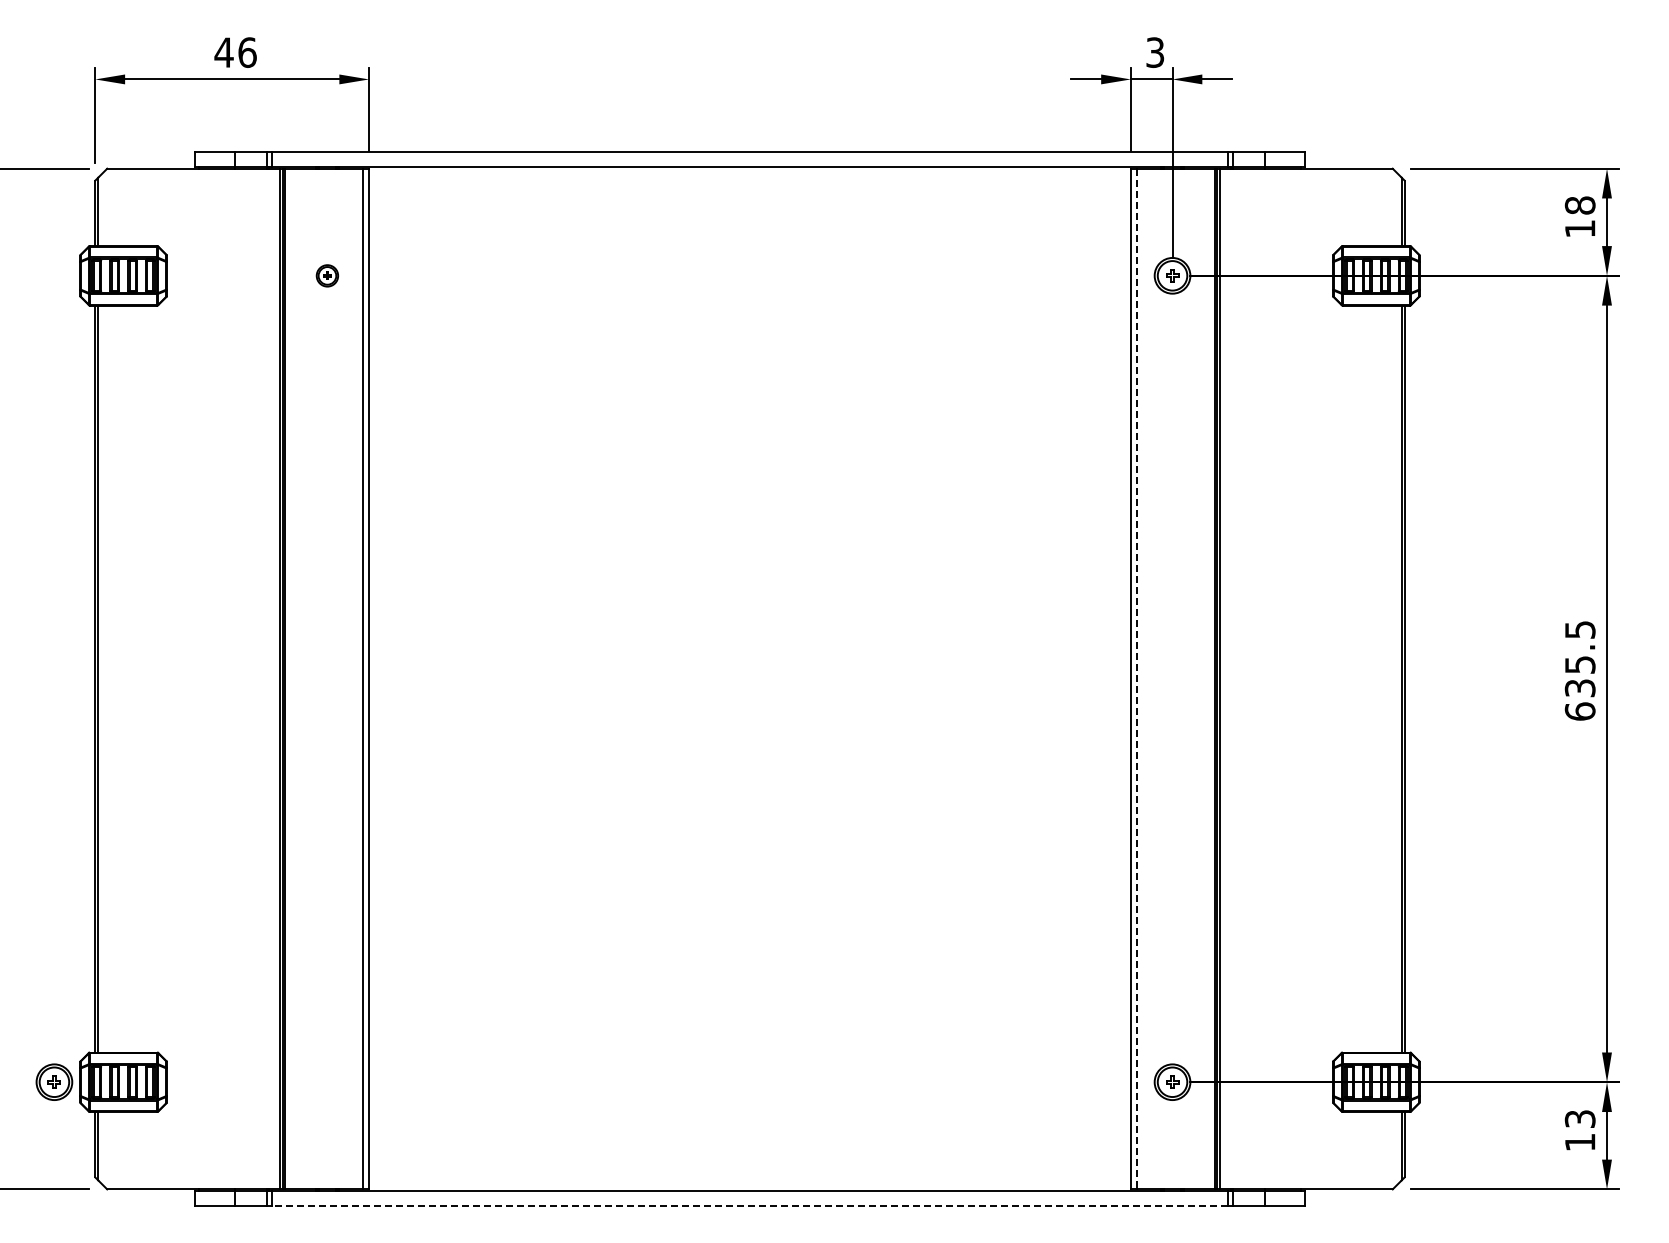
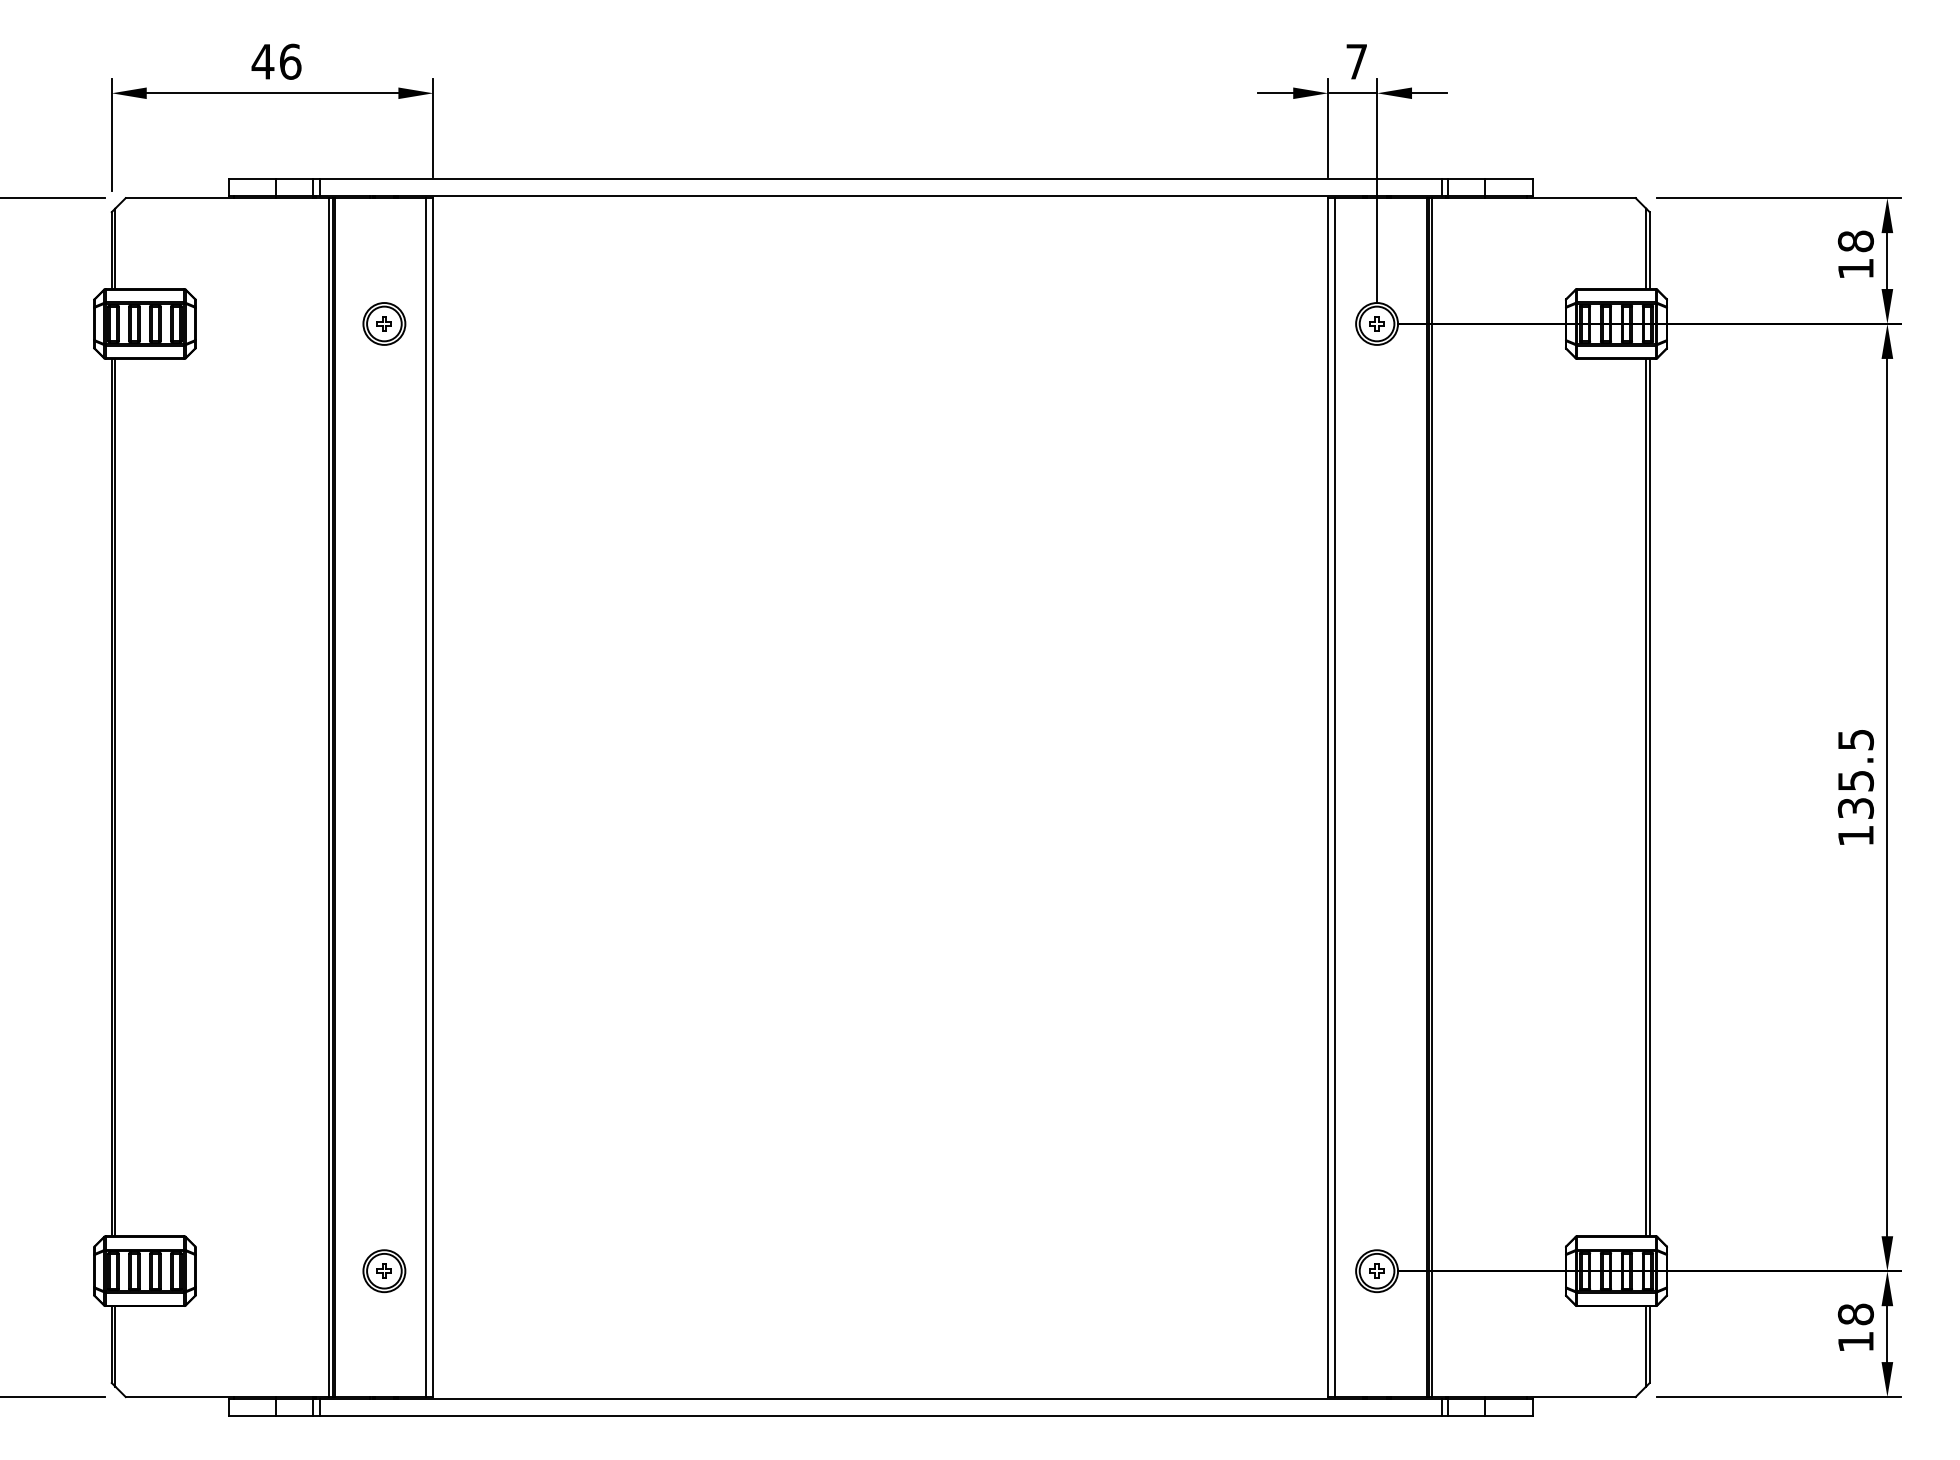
text: (1155, 52) -> (1357, 61), 3 -> 7
part: (327, 275) -> (384, 323), size x1.67
line: (1136, 679) -> (1334, 798), dashed -> solid
text: (1579, 711) -> (1855, 835), 635.5 -> 135.5
part: (54, 1081) -> (384, 1270), moved
text: (1580, 1119) -> (1856, 1314), 13 -> 18
line: (749, 1205) -> (880, 1415), dashed -> solid

